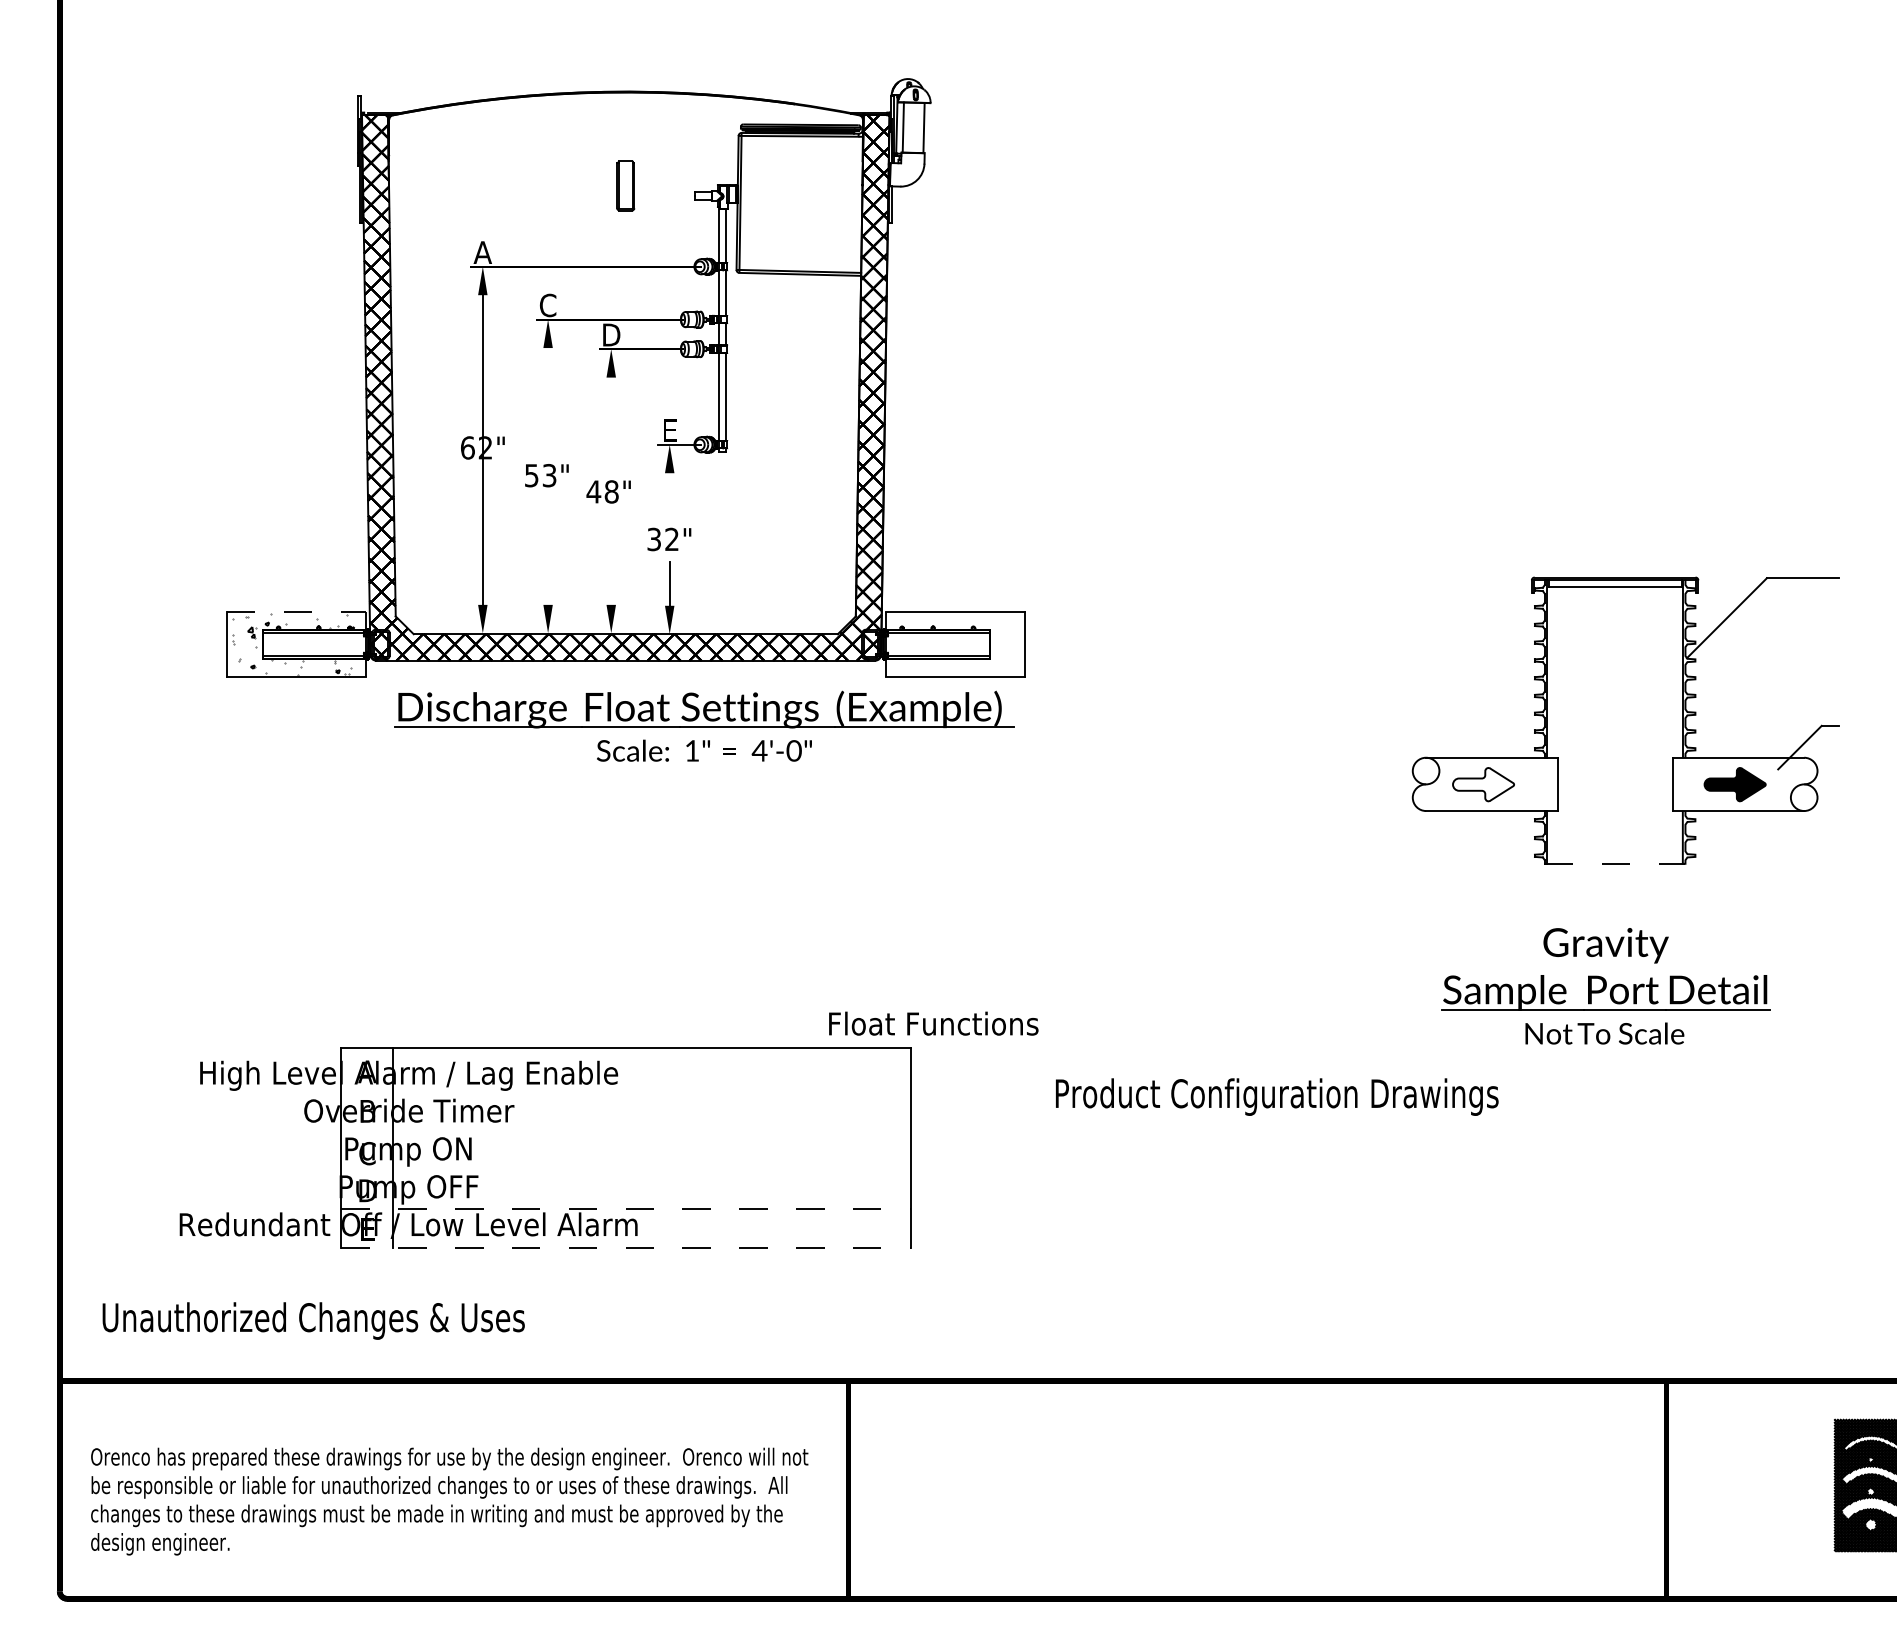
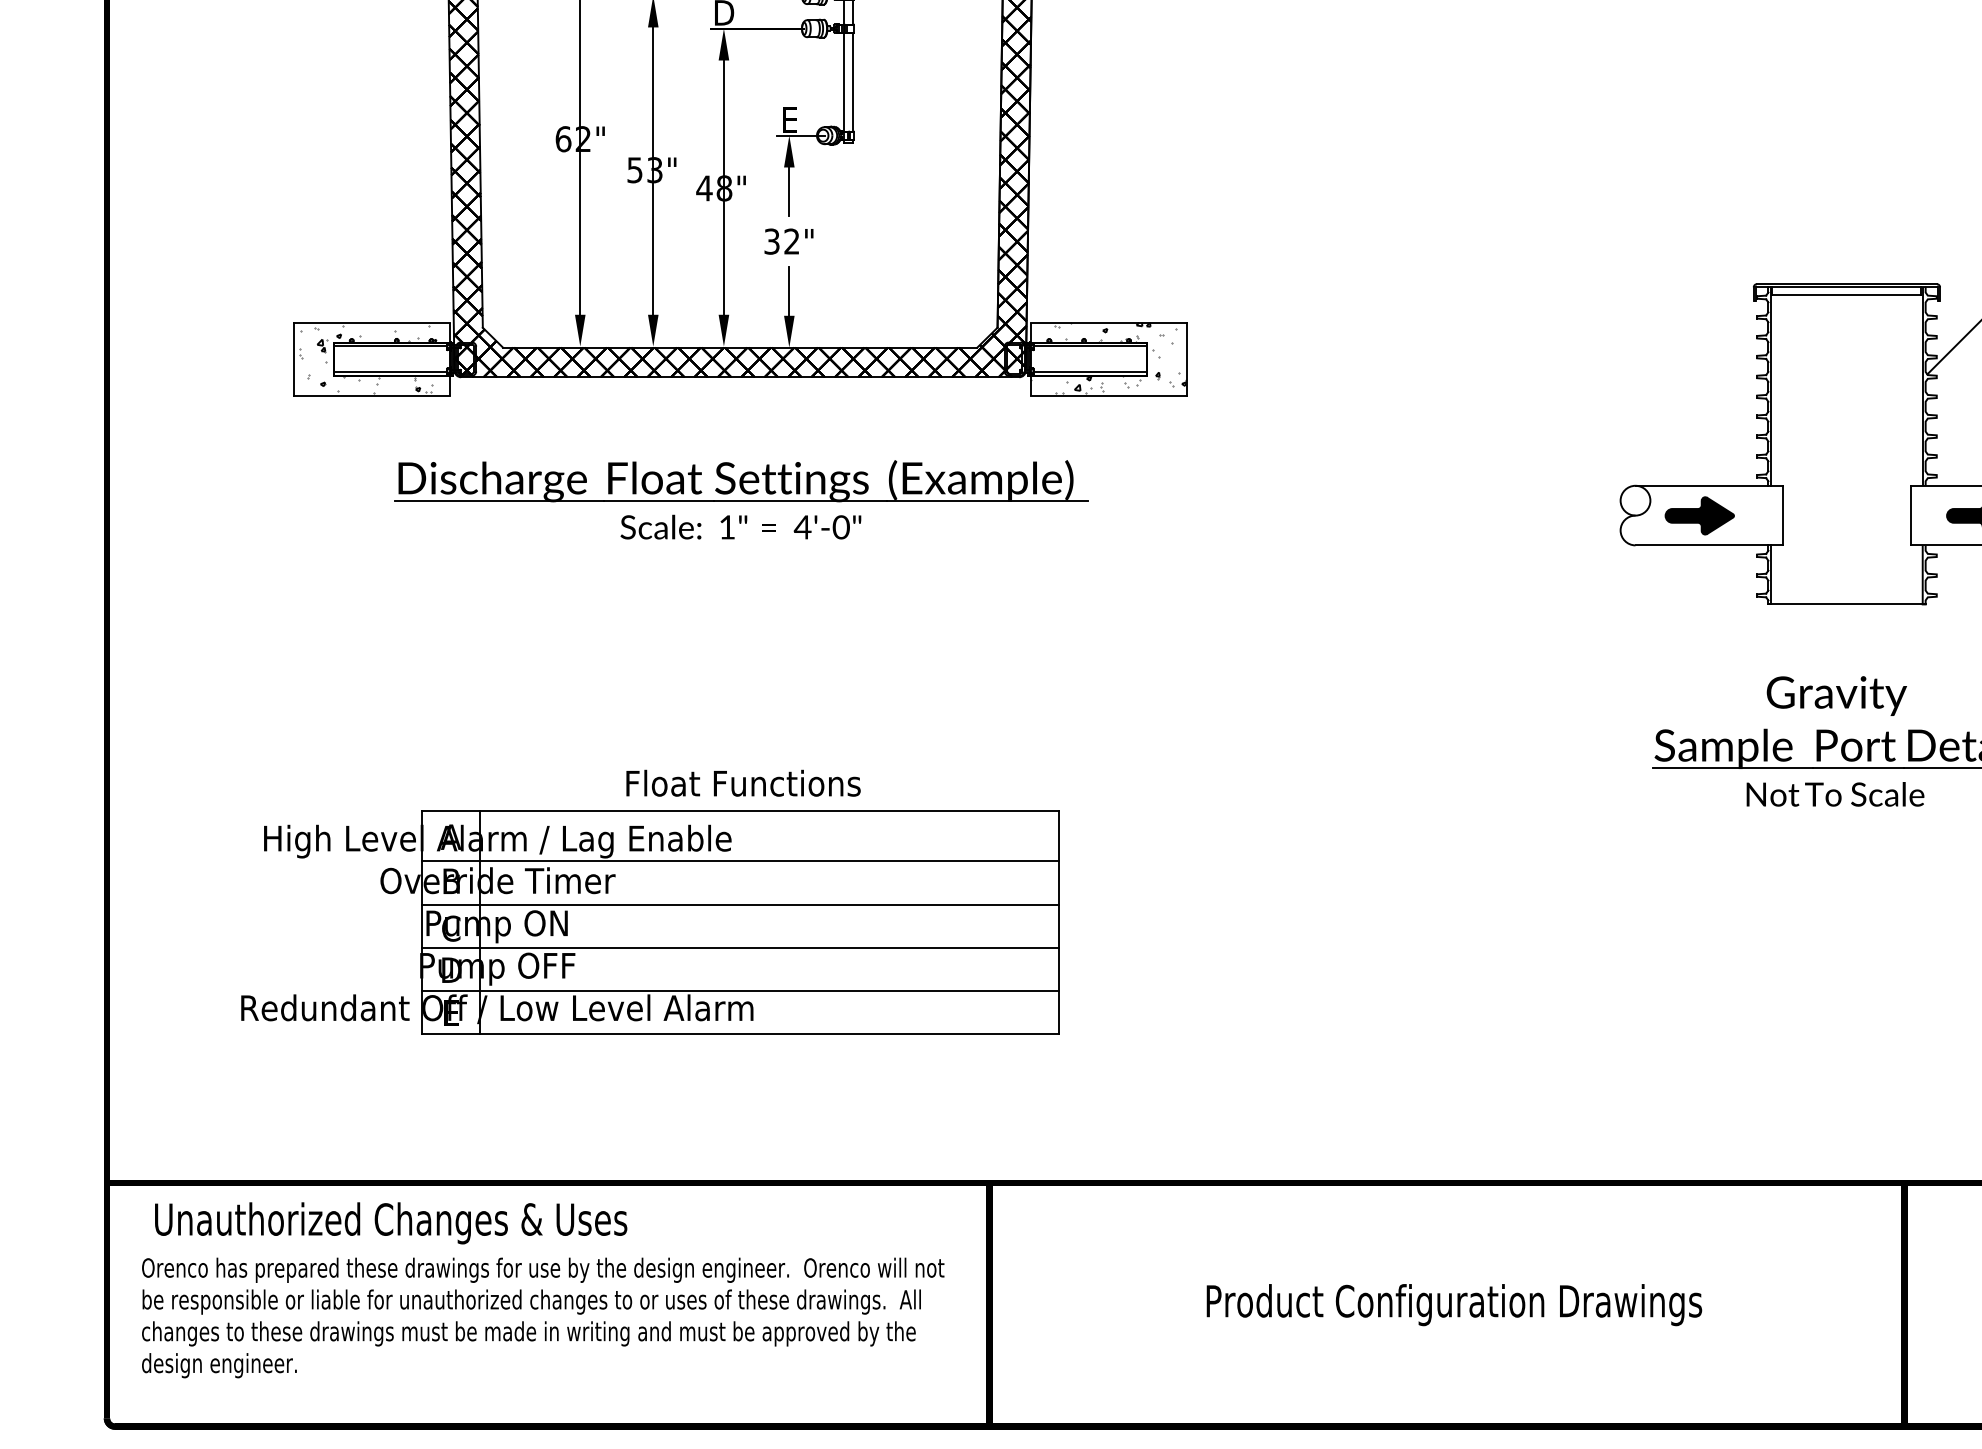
line: (548, 476) -> (653, 171), added
line: (611, 490) -> (724, 186), added
line: (669, 494) -> (789, 191), added
line: (296, 611) -> (371, 322), dashed -> solid
hatch: (955, 643) -> (1109, 357), added
part: (704, 725) -> (740, 498), moved
fill: (1483, 784) -> (1699, 515), added
line: (1615, 863) -> (1847, 604), dashed -> solid
text: (933, 1023) -> (743, 783), moved
line: (625, 1093) -> (739, 861), added
text: (1277, 1096) -> (1454, 1304), moved
line: (625, 1132) -> (739, 905), added
line: (625, 1171) -> (739, 948), added
line: (626, 1209) -> (740, 991), dashed -> solid
line: (626, 1247) -> (740, 1033), dashed -> solid
text: (313, 1320) -> (390, 1222), moved

